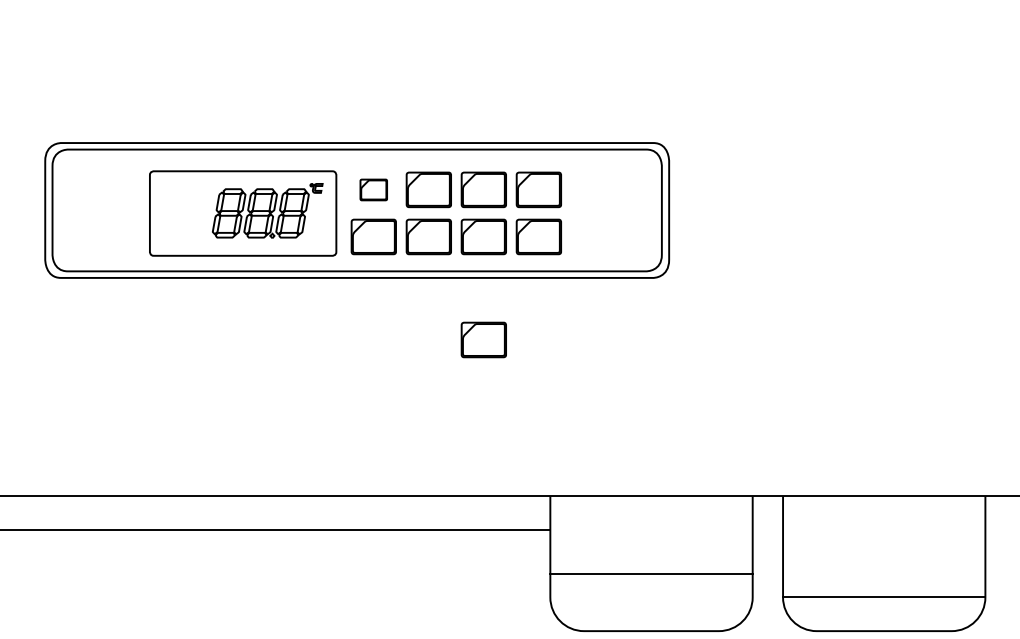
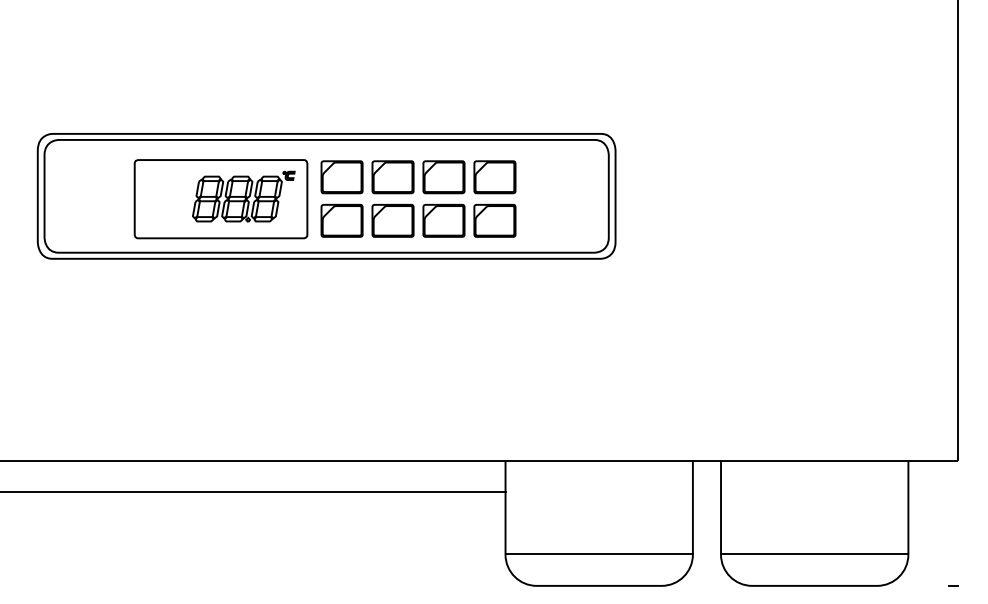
part: (373, 190) -> (341, 177), size x1.67
part: (483, 340) -> (443, 316), removed
line: (650, 574) -> (598, 554), moved

